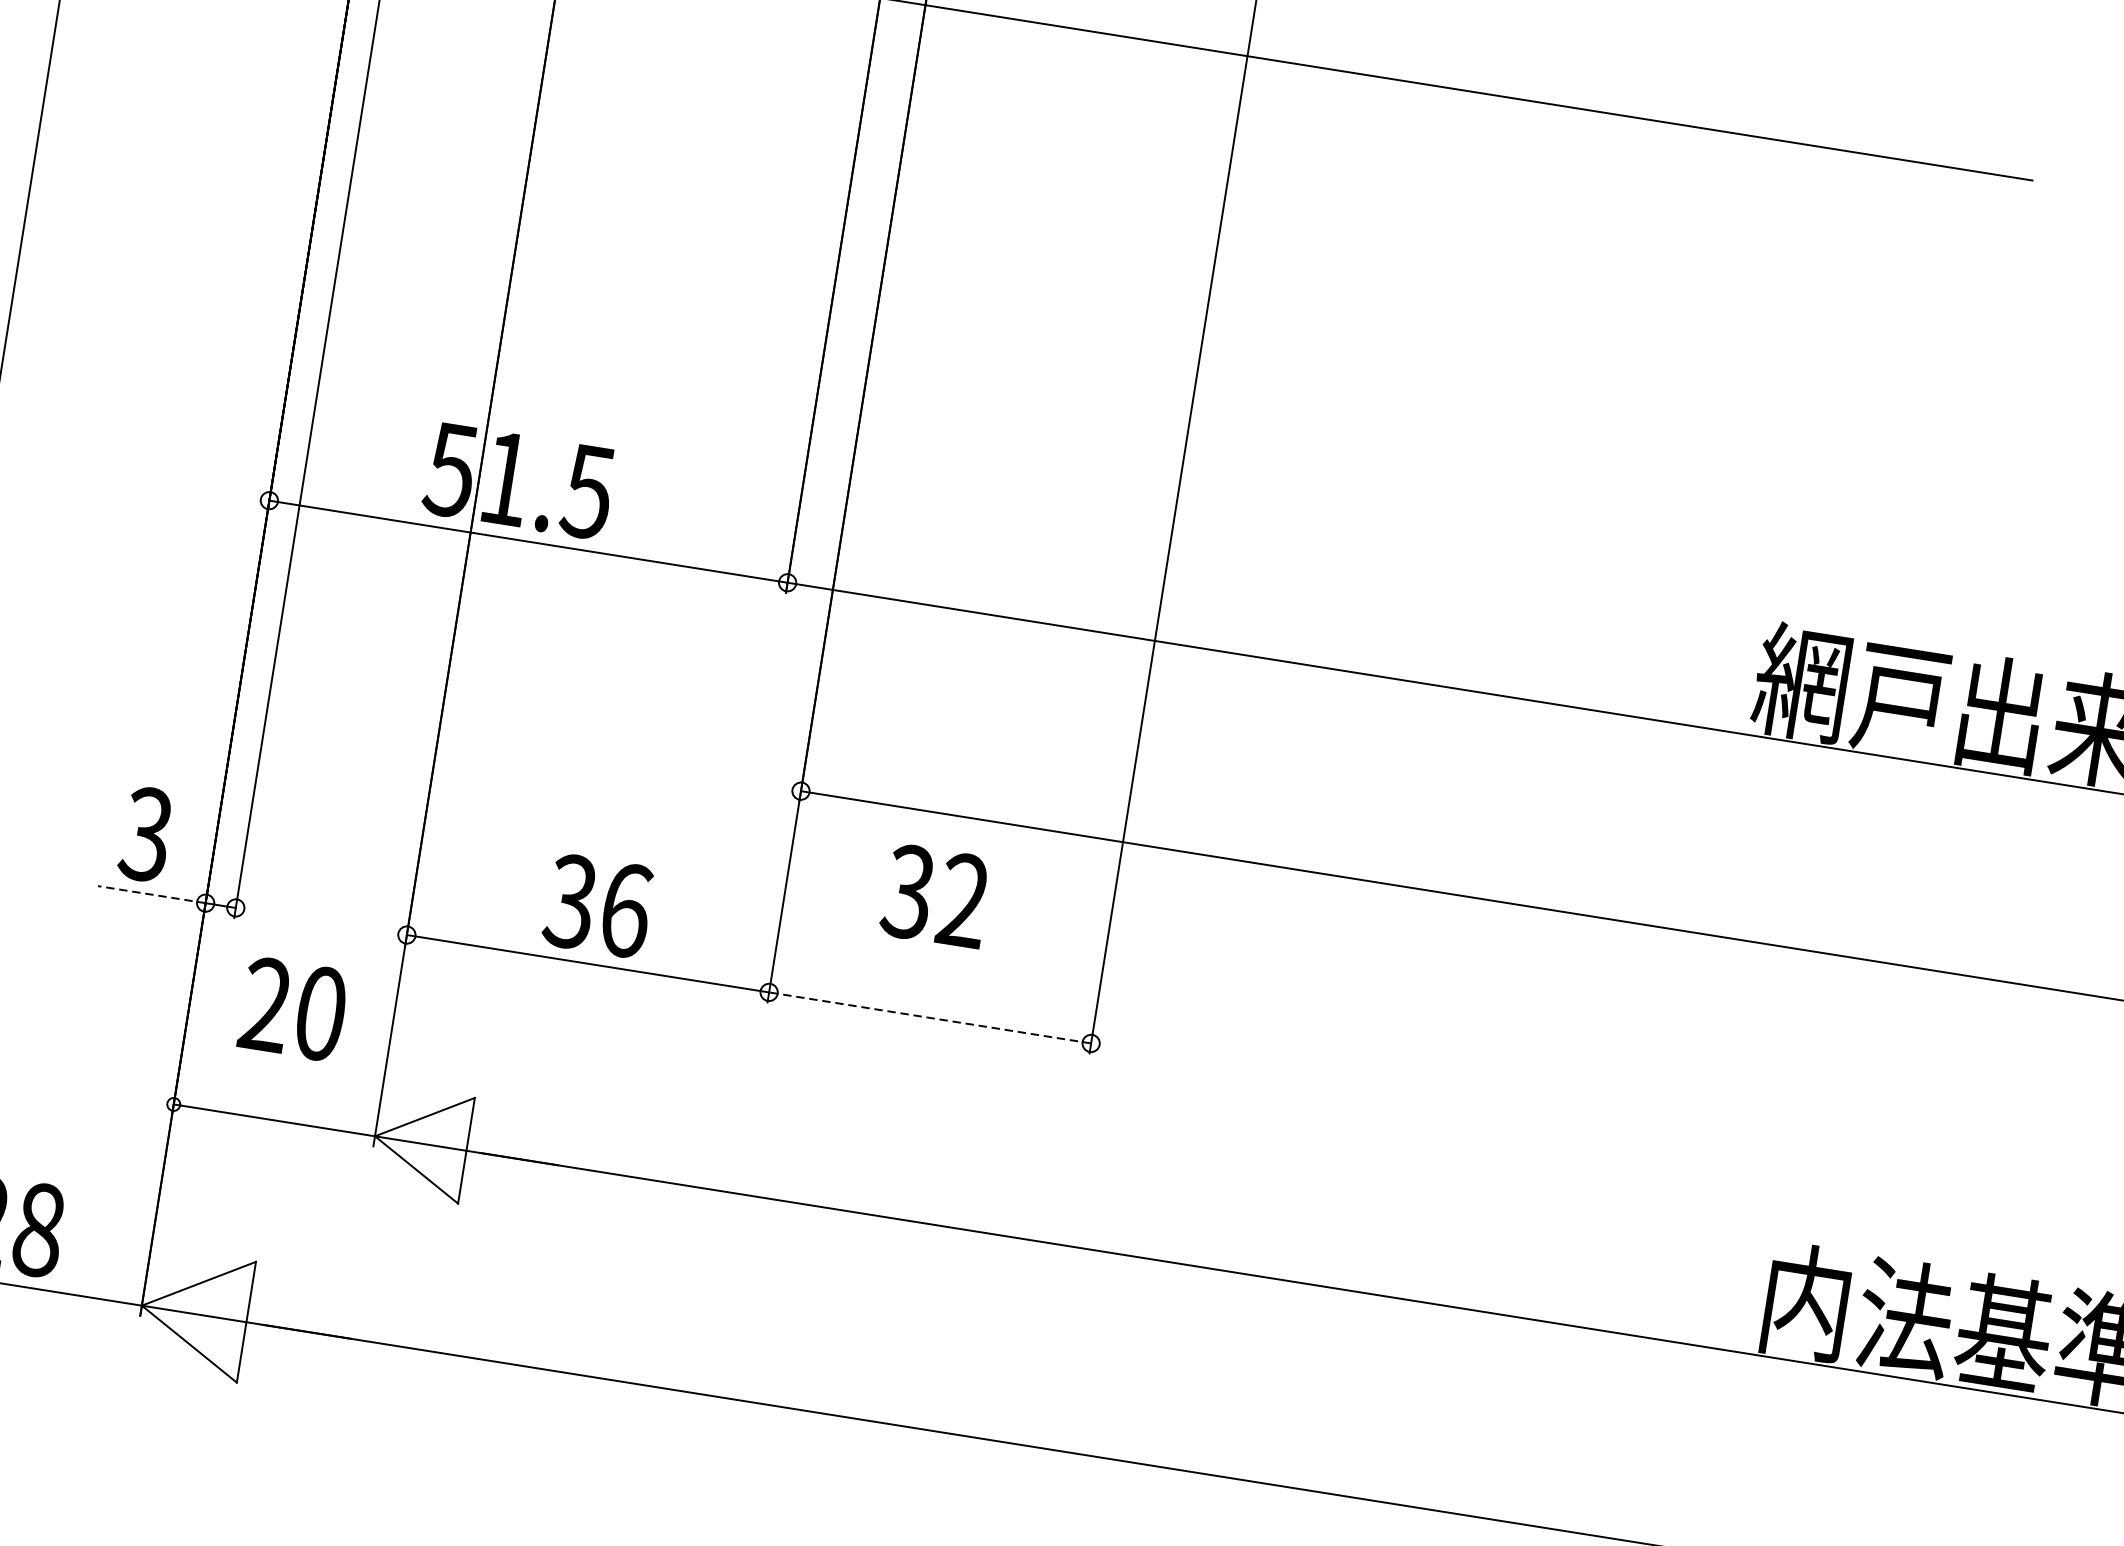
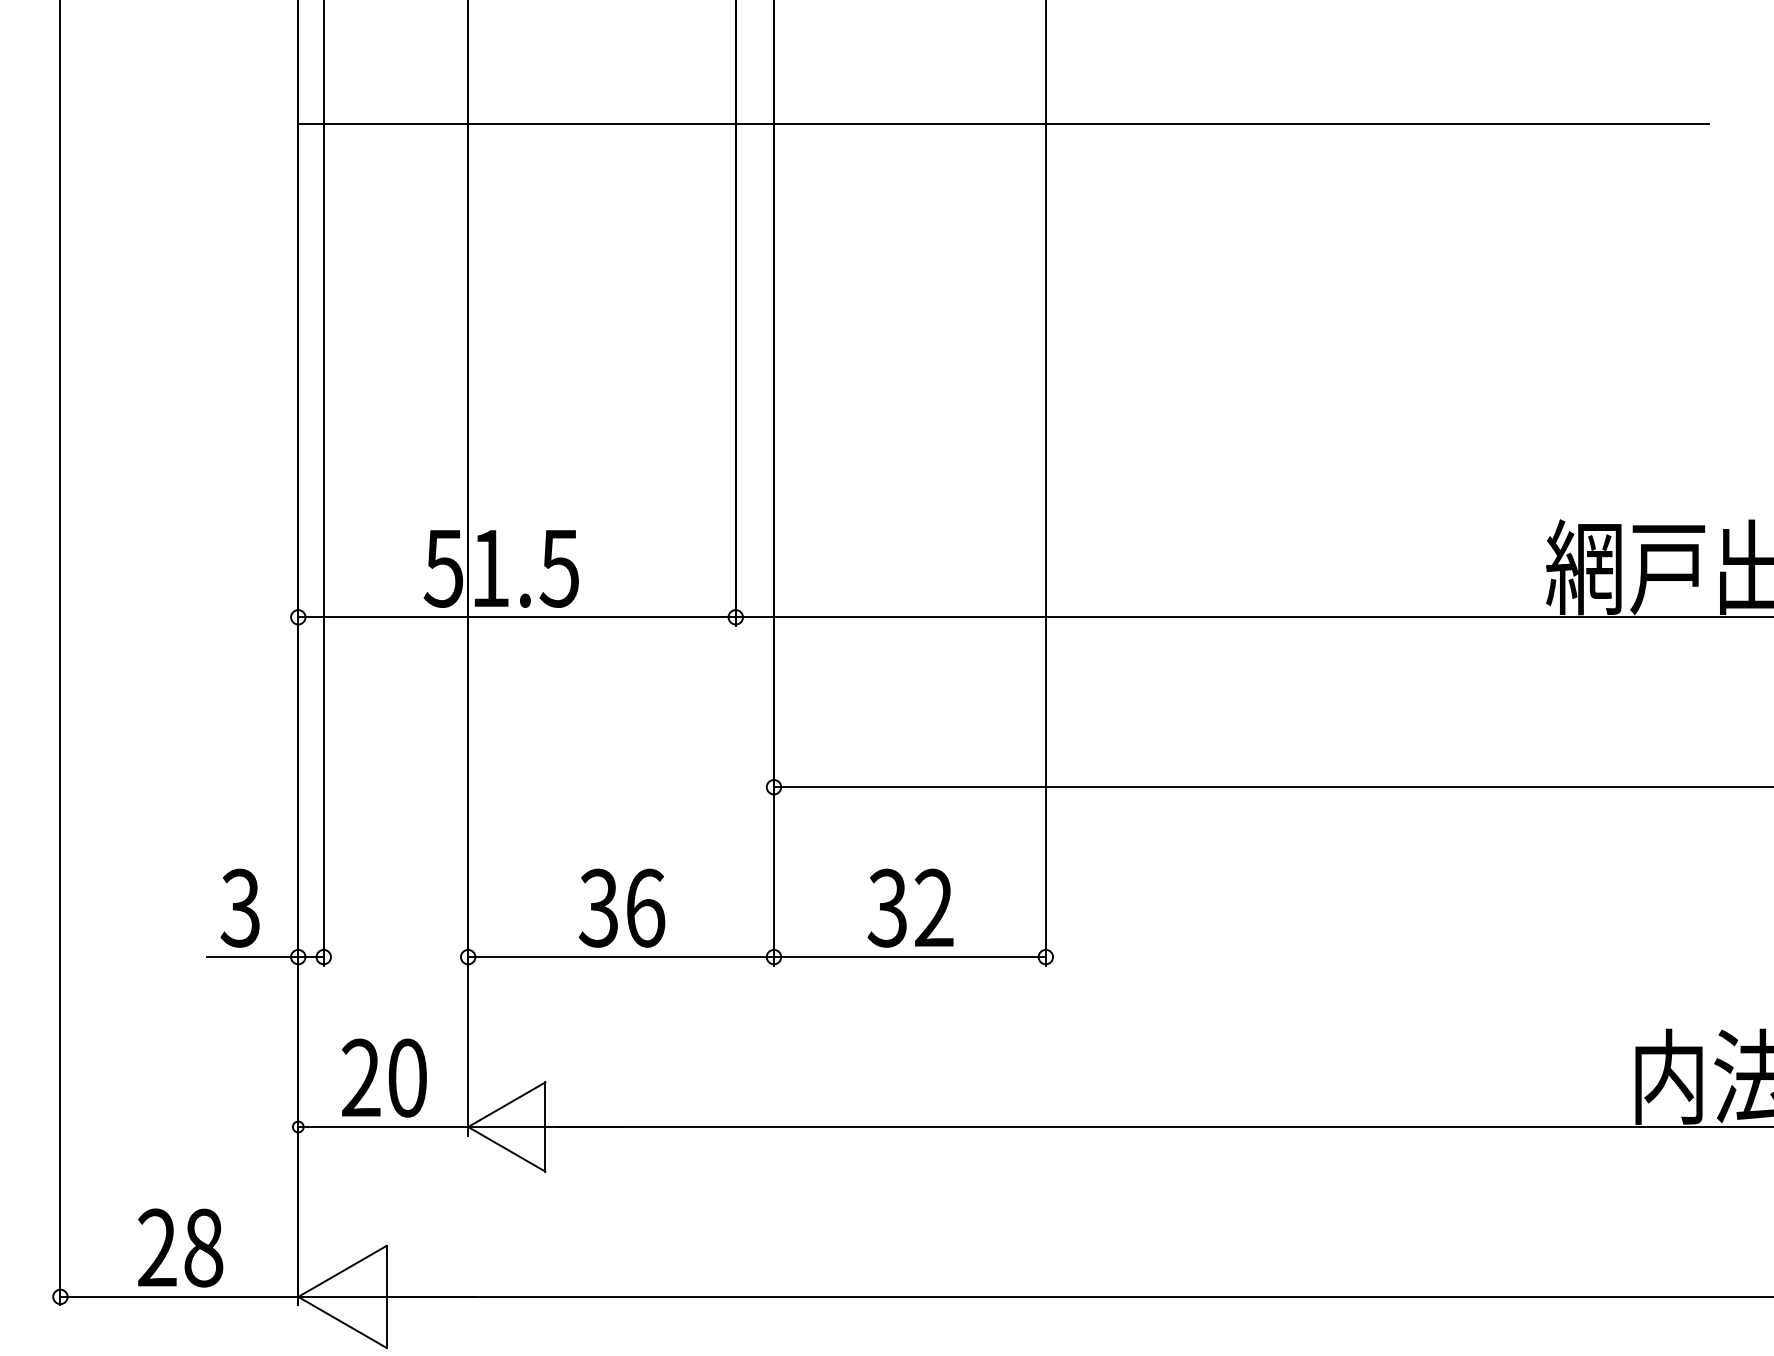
line: (151, 895) -> (252, 957), dashed -> solid
text: (935, 895) -> (910, 907), moved
text: (293, 1008) -> (384, 1077), moved
line: (929, 1018) -> (909, 957), dashed -> solid

